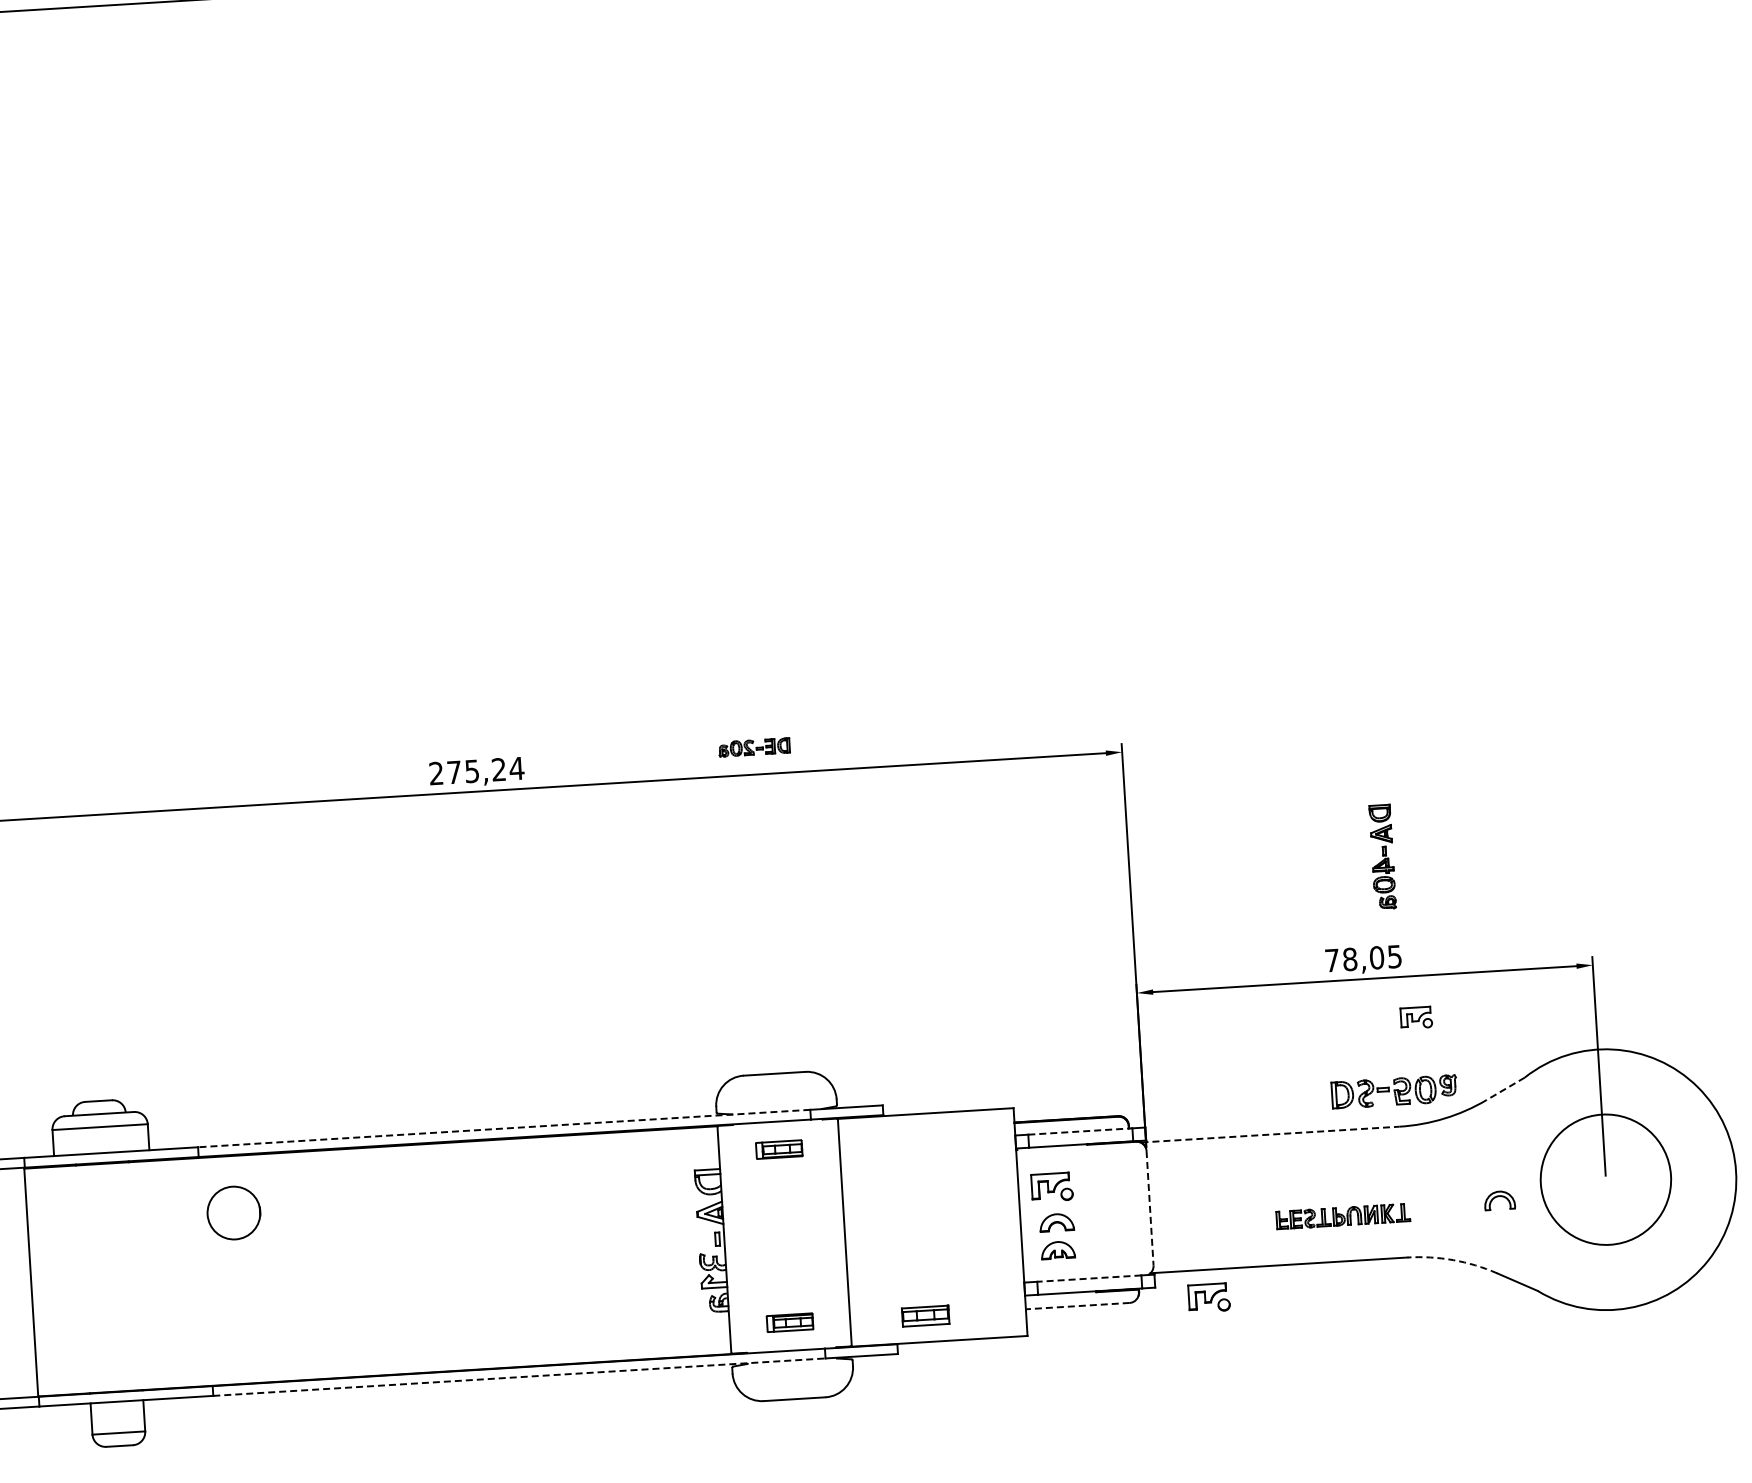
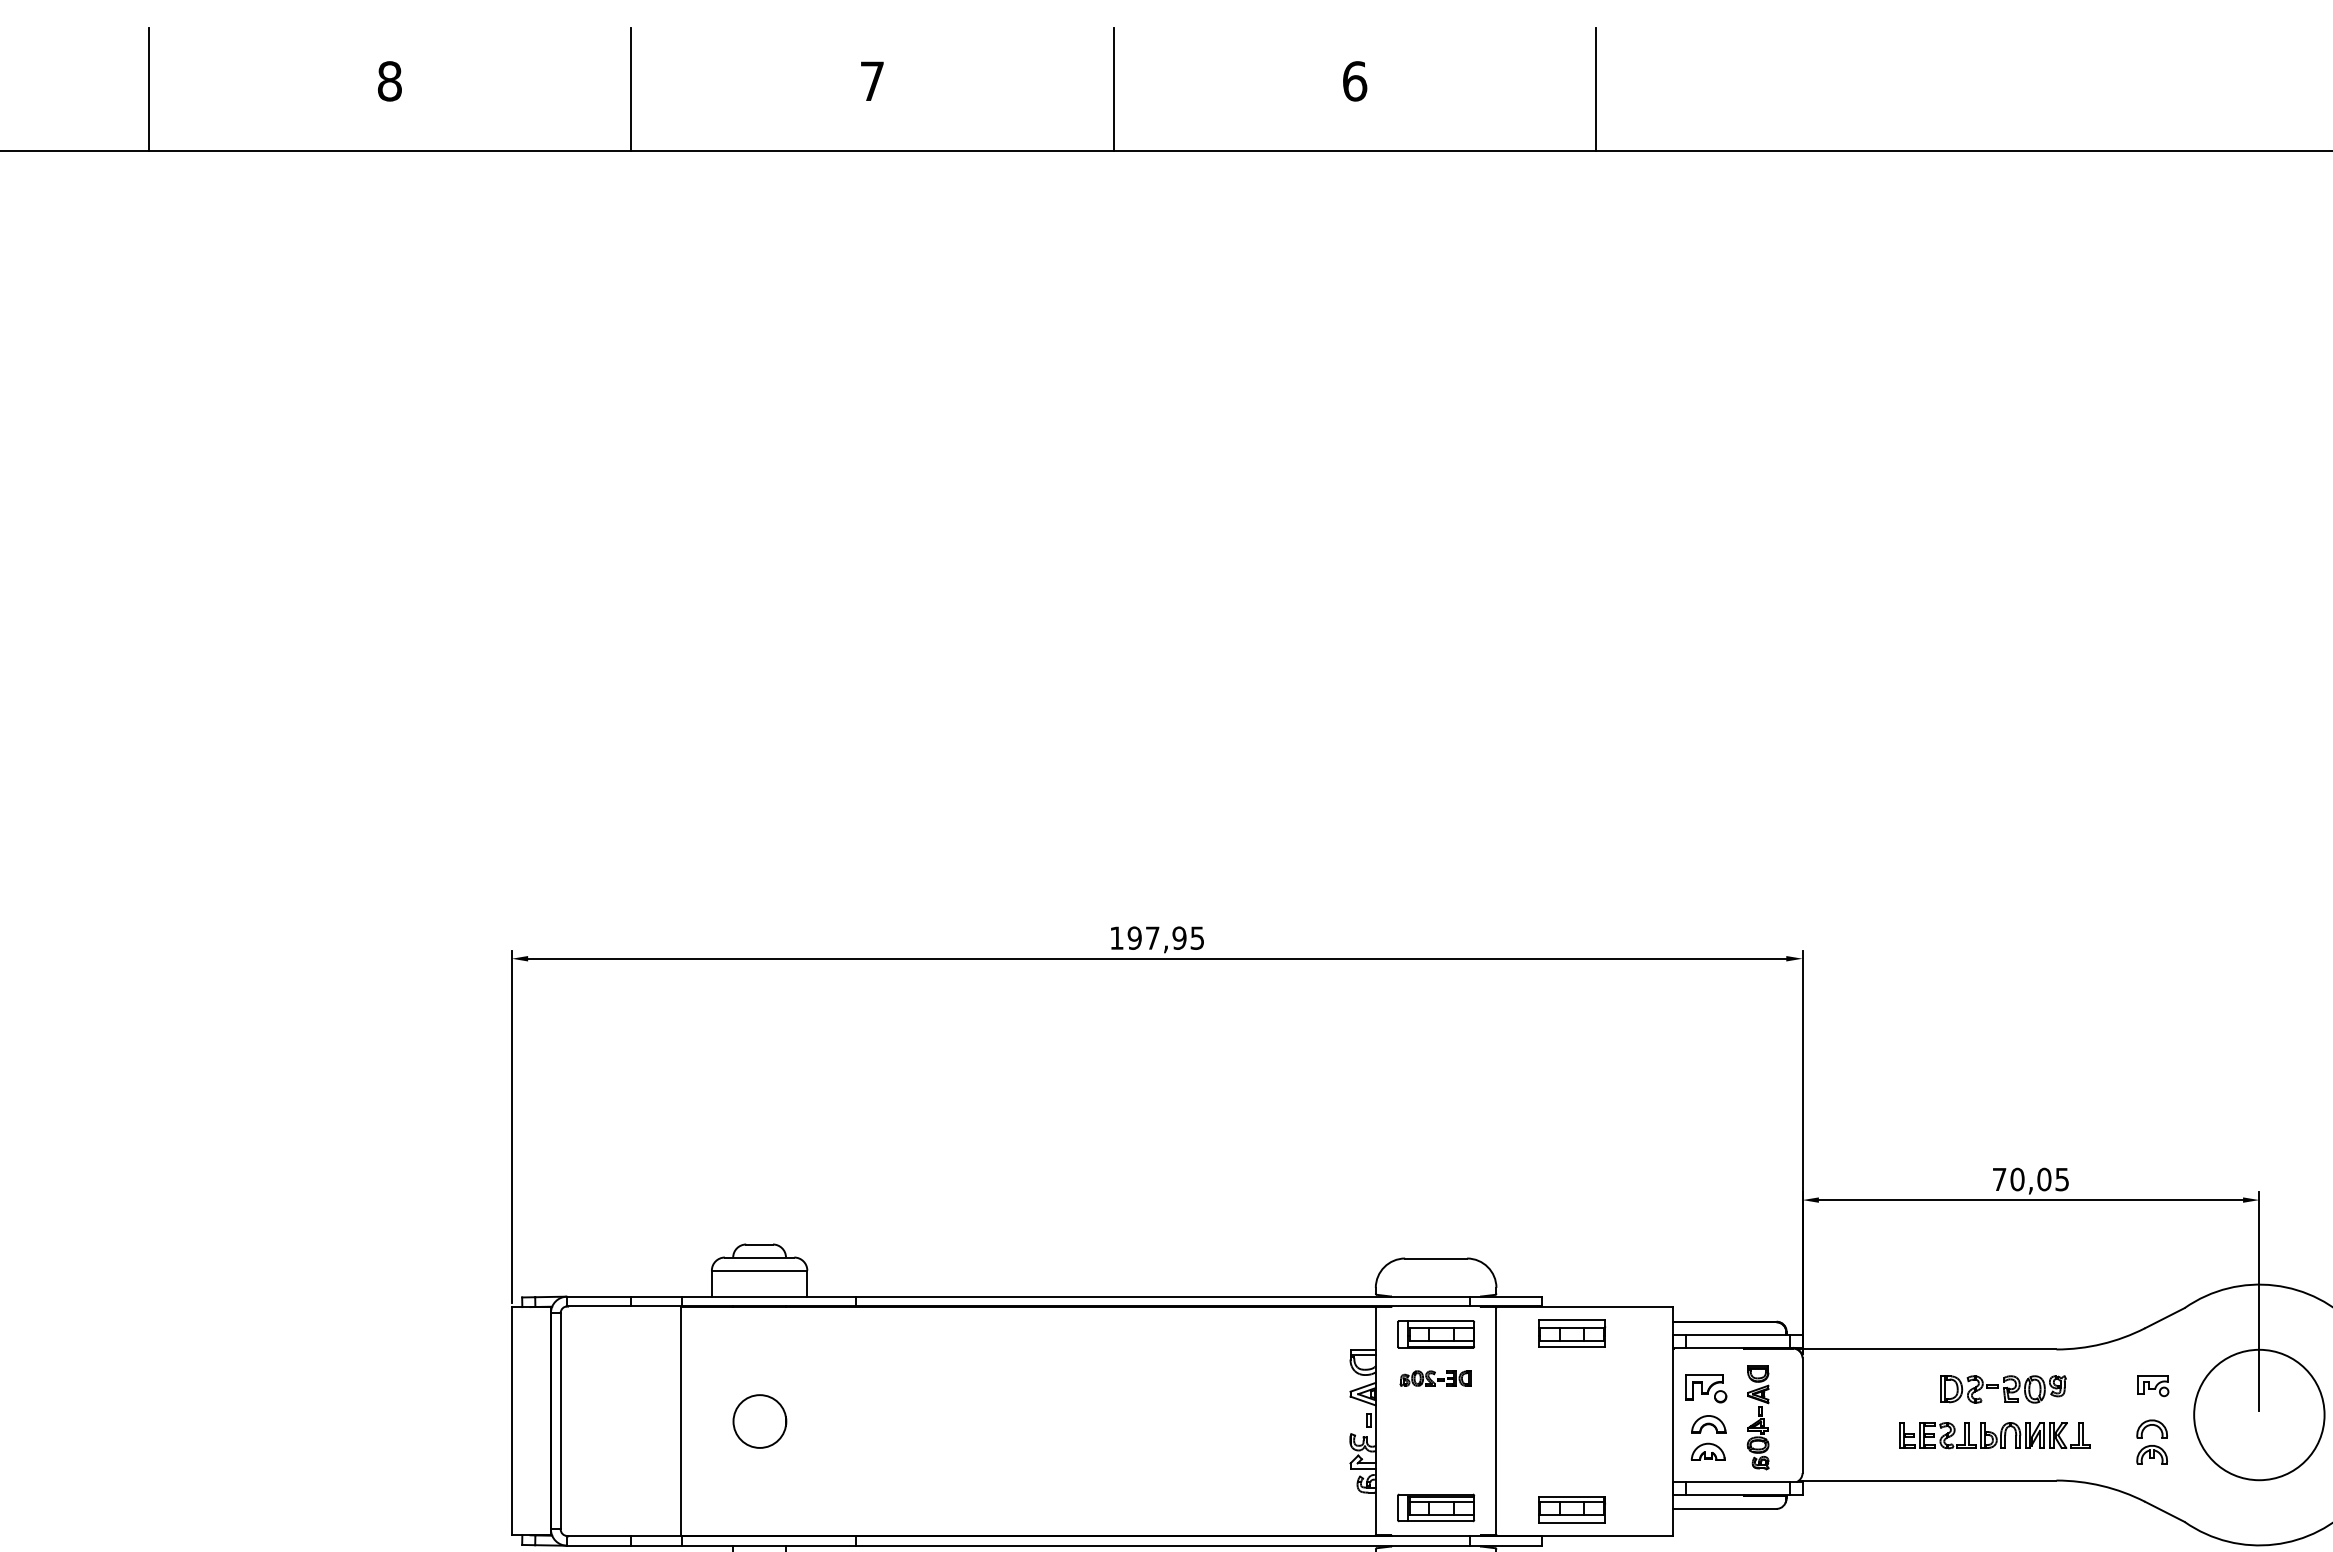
part: (754, 747) -> (1435, 1378), moved
text: (476, 770) -> (1157, 937), 275,24 -> 197,95
part: (1381, 857) -> (1757, 1417), moved
text: (1350, 959) -> (2017, 1179), 78,05 -> 70,05
part: (1416, 1018) -> (2153, 1386), moved
line: (1505, 1089) -> (2164, 1318), dashed -> solid
part: (1394, 1091) -> (2003, 1389), moved
line: (503, 1128) -> (1162, 1296), dashed -> solid
line: (1081, 1131) -> (1738, 1334), dashed -> solid
line: (1270, 1134) -> (1927, 1349), dashed -> solid
part: (915, 1140) -> (1572, 1333), added
part: (778, 1149) -> (1435, 1334), size x1.67
line: (1150, 1209) -> (1802, 1416), dashed -> solid
part: (233, 1213) -> (759, 1421), moved
part: (1342, 1216) -> (1994, 1435), size x1.43
part: (1500, 1225) -> (2151, 1454), added
arc: (1453, 1259) -> (2102, 1485), dashed -> solid
line: (1089, 1278) -> (1737, 1482), dashed -> solid
part: (1209, 1297) -> (1856, 1508), removed
line: (1077, 1305) -> (1724, 1508), dashed -> solid
part: (925, 1316) -> (1571, 1509), size x1.43
part: (790, 1322) -> (1436, 1507), size x1.67
line: (519, 1376) -> (1162, 1545), dashed -> solid

